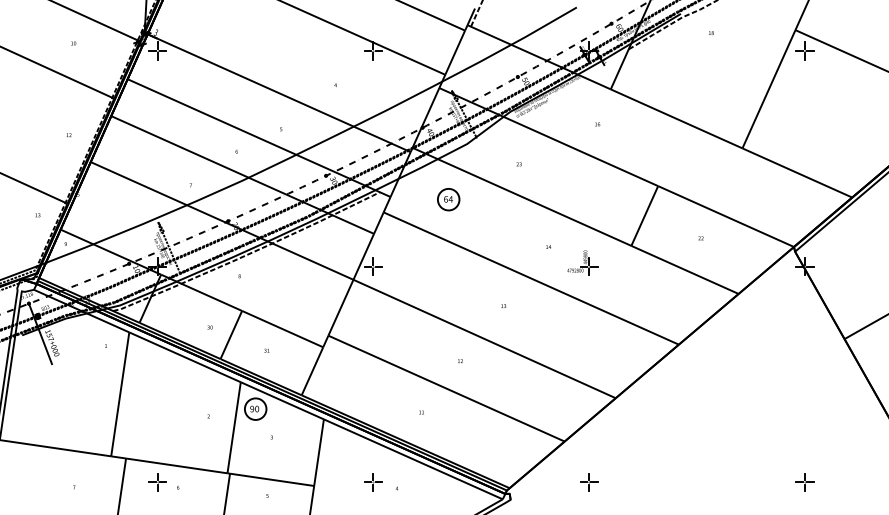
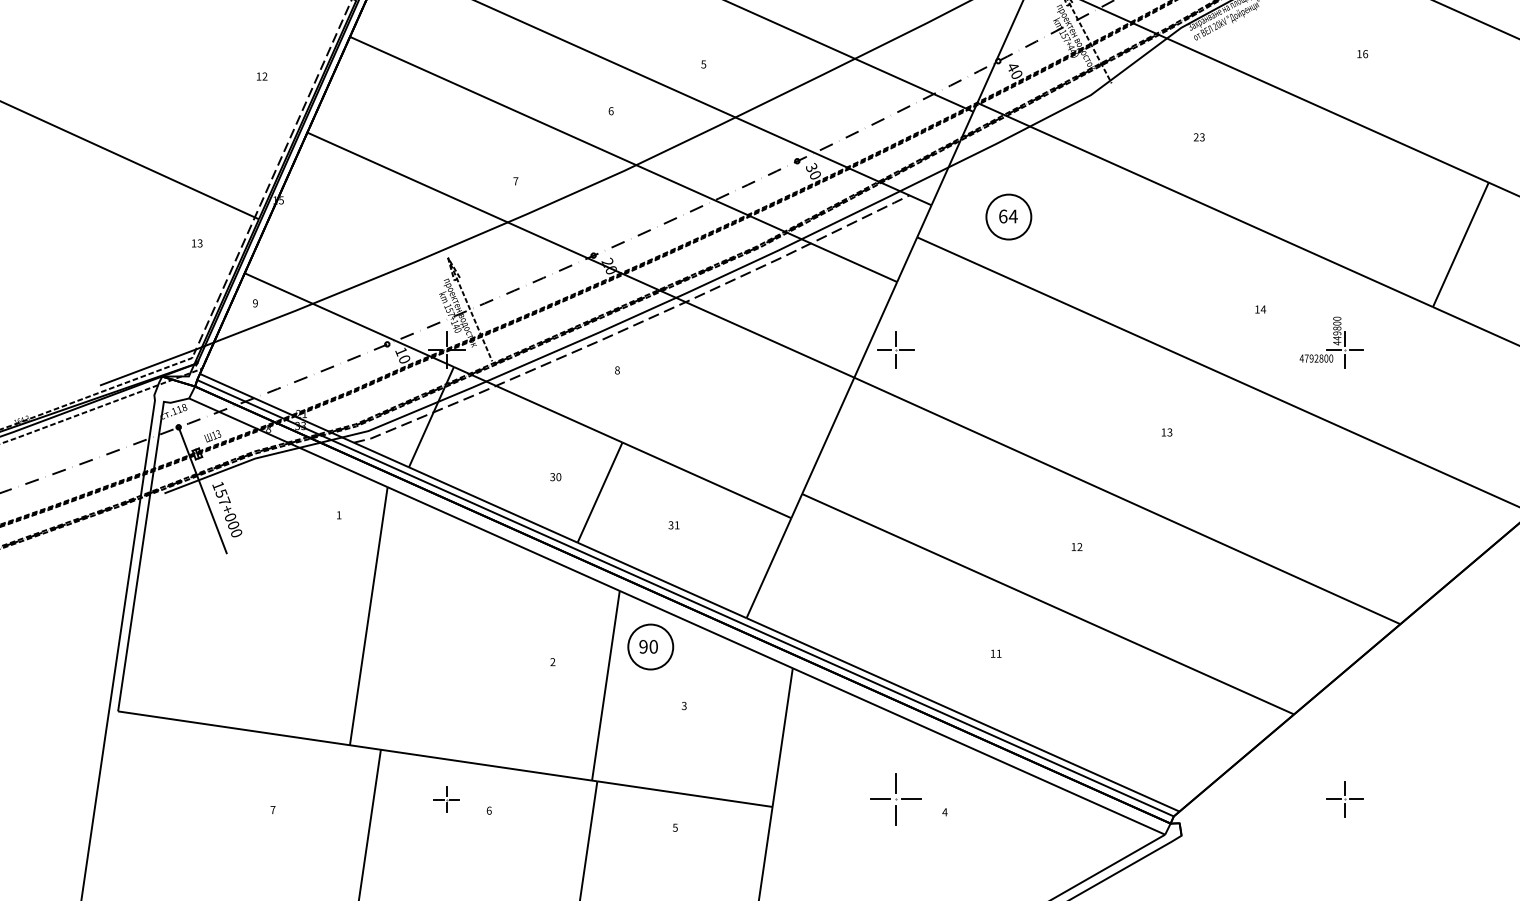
part: (448, 199) -> (1008, 216), moved
part: (157, 482) -> (446, 799), size x0.7
part: (373, 482) -> (896, 799), size x1.4

